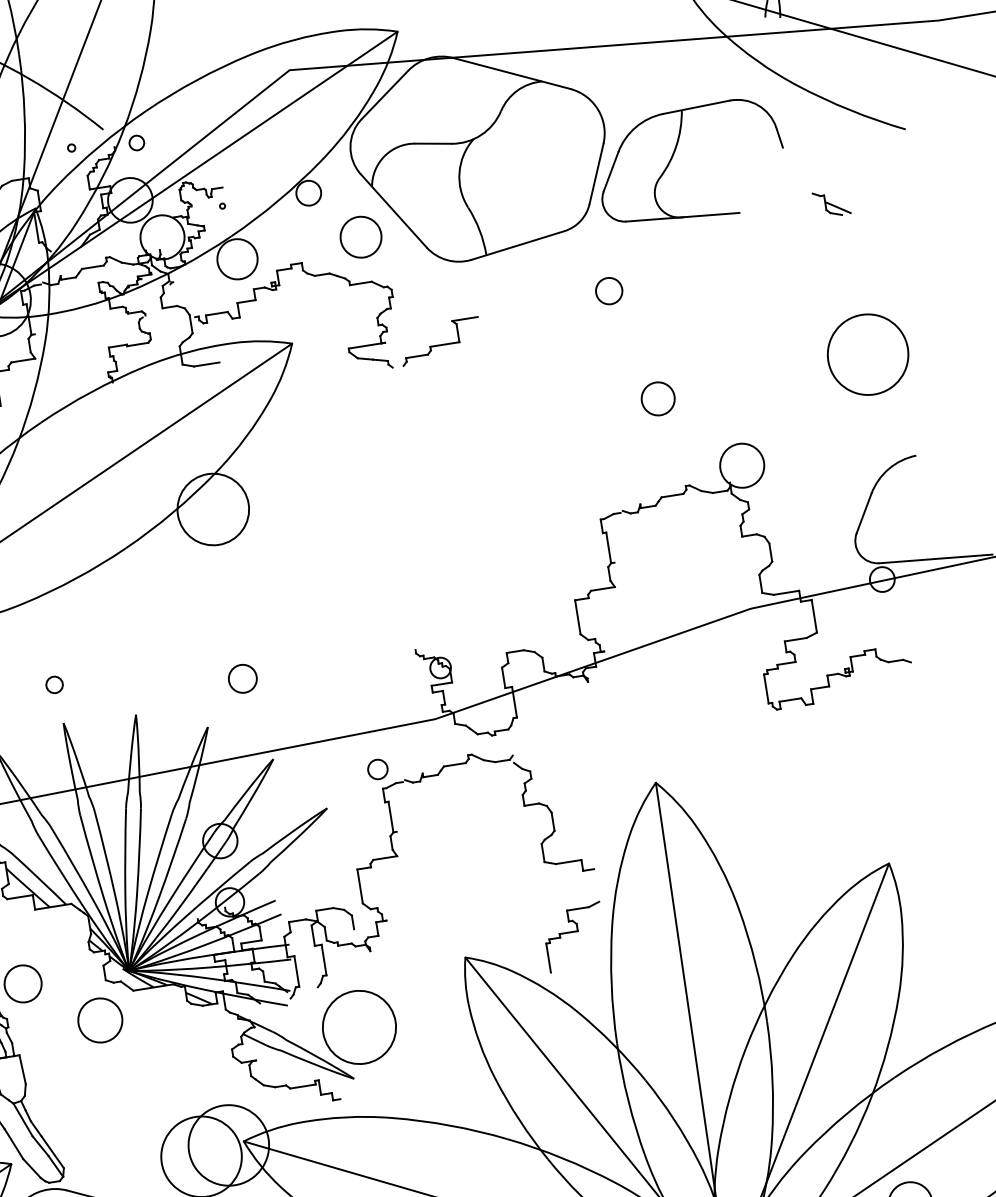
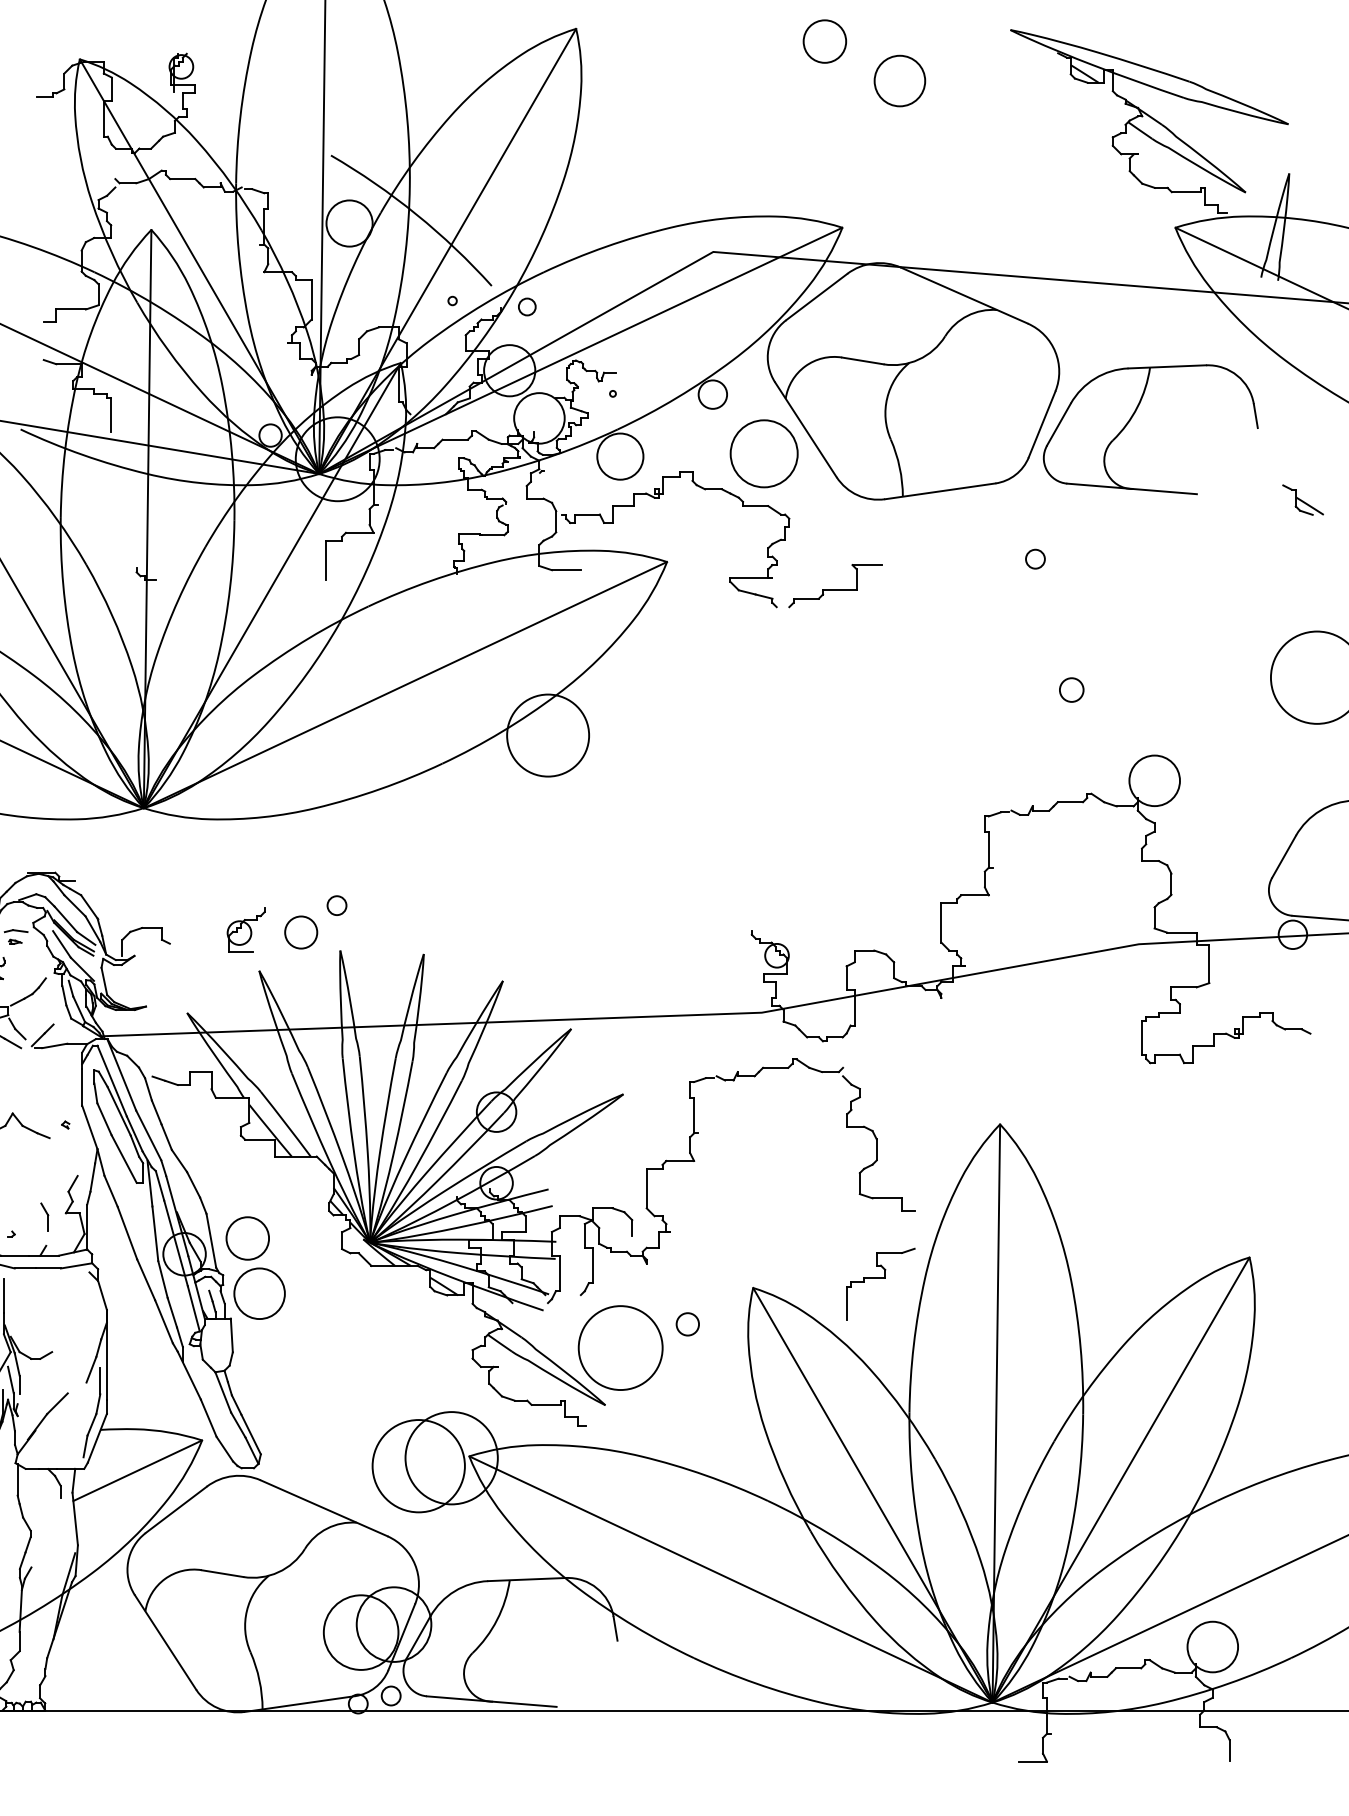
circle: (360, 237) -> (763, 453), size x1.43
circle: (609, 290) -> (1035, 558), size x0.62
circle: (658, 398) -> (1071, 689), size x0.62
circle: (243, 678) -> (301, 932), moved
circle: (377, 769) -> (687, 1324), moved
circle: (100, 1020) -> (259, 1293), moved

